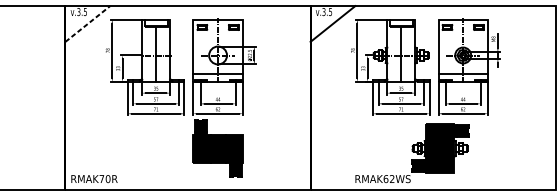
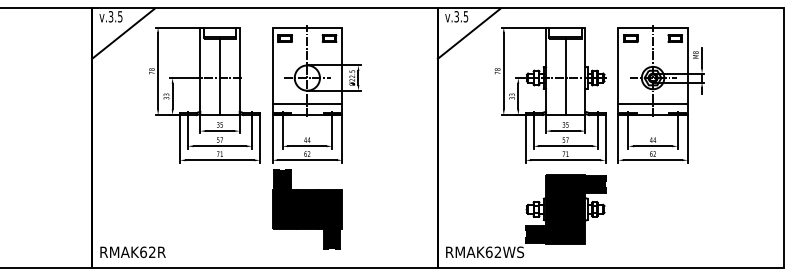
line: (88, 23) -> (124, 33), dashed -> solid
part: (412, 153) -> (526, 216), moved
text: (104, 179) -> (147, 252), RMAK70R -> RMAK62R

